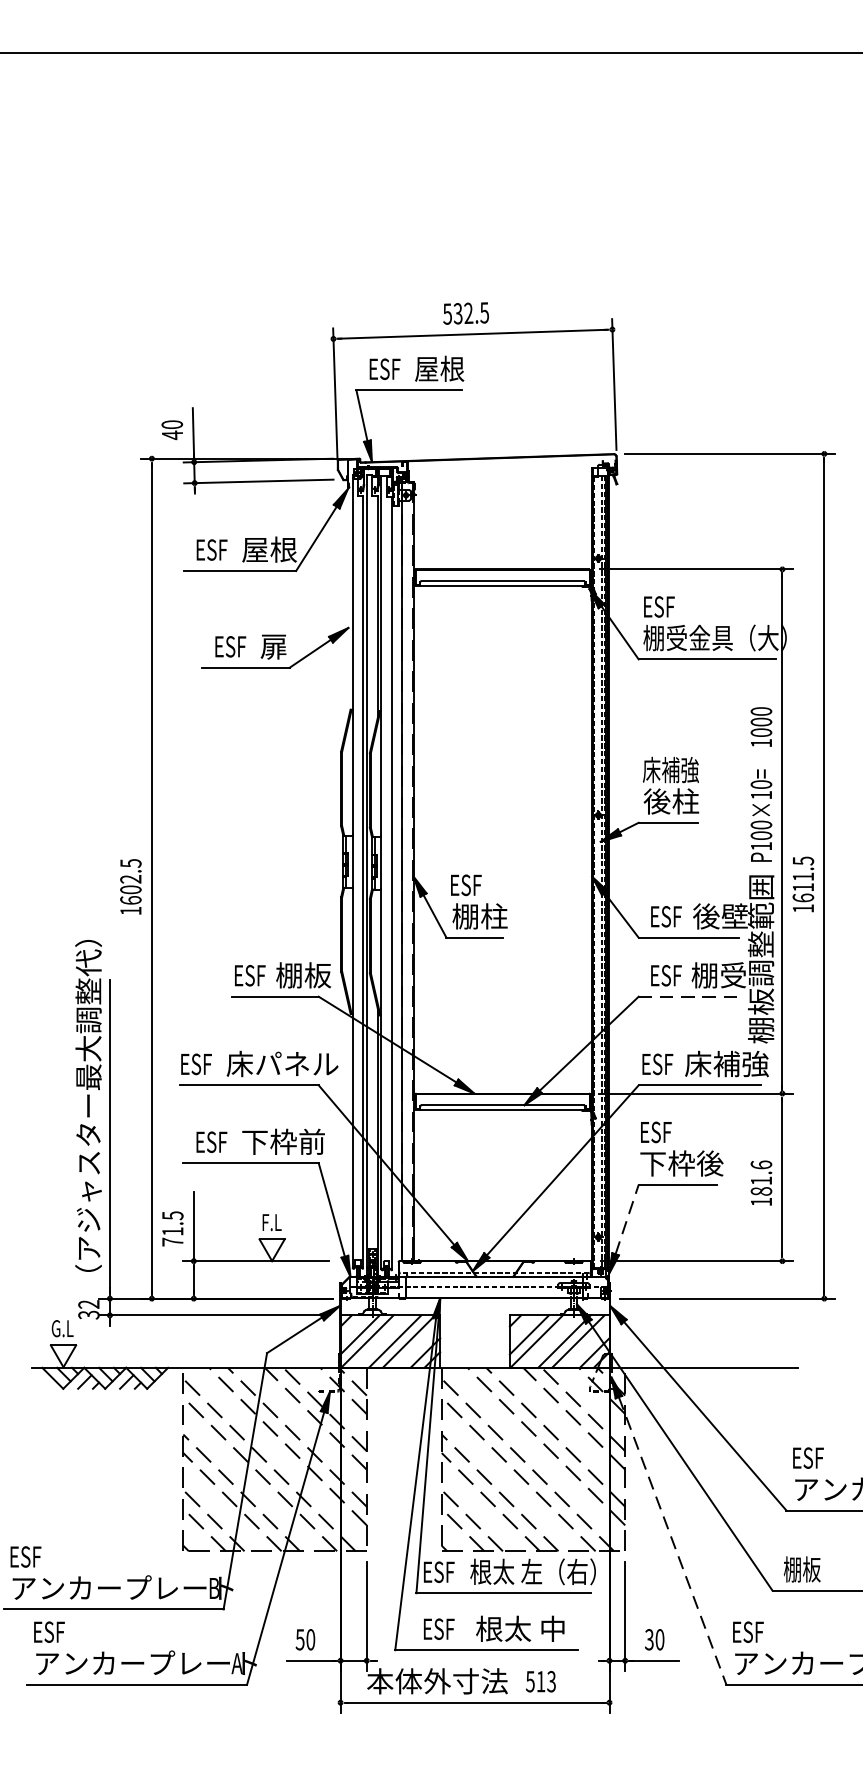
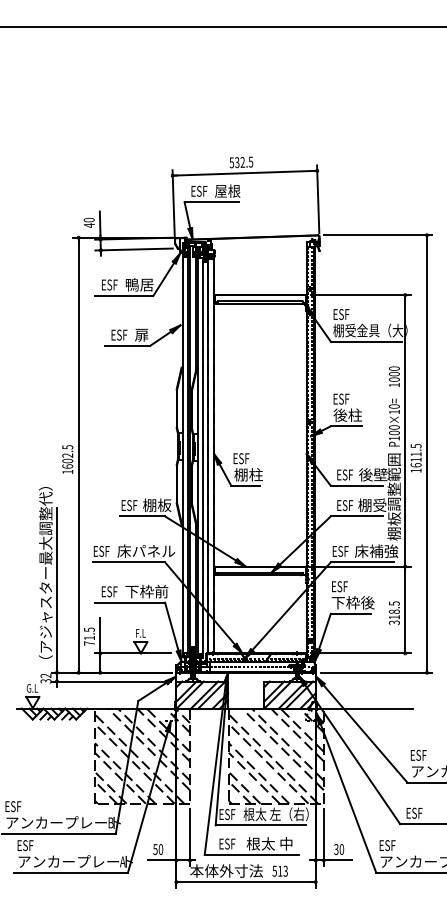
text: (269, 549) -> (139, 284), 屋根 -> 鴨居
text: (670, 769) -> (347, 398), 床補強 -> ESF
line: (690, 996) -> (357, 516), dashed -> solid
text: (759, 1182) -> (393, 612), 181.6 -> 318.5
line: (626, 1218) -> (324, 631), dashed -> solid
line: (672, 1541) -> (348, 798), dashed -> solid
text: (802, 1568) -> (415, 812), 棚板 -> ESF

